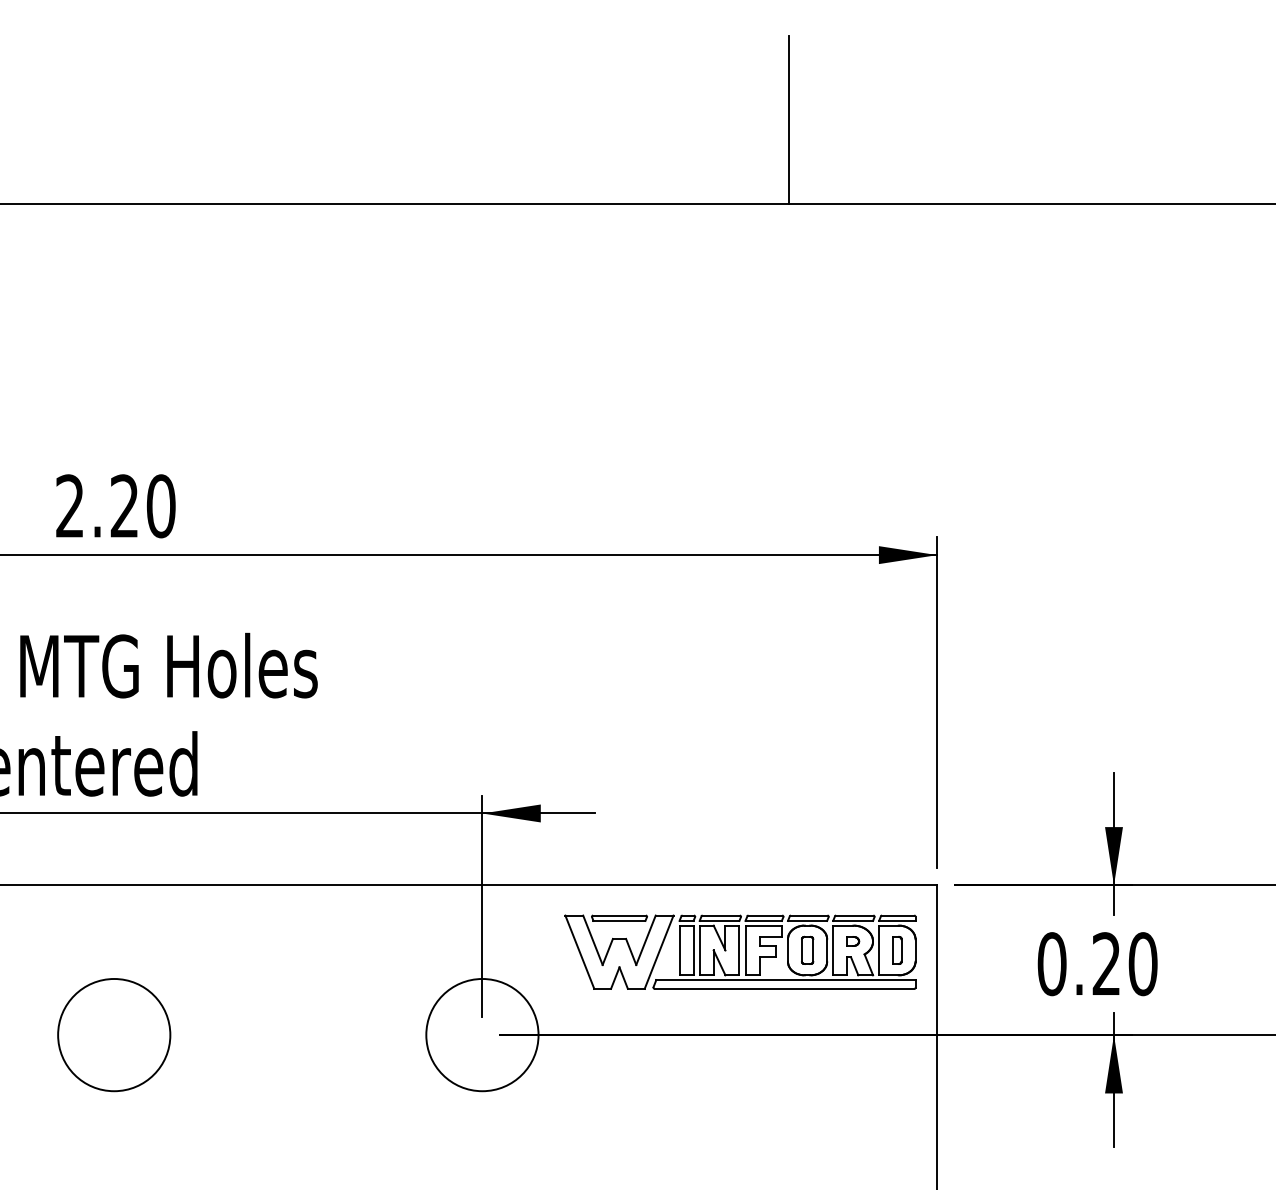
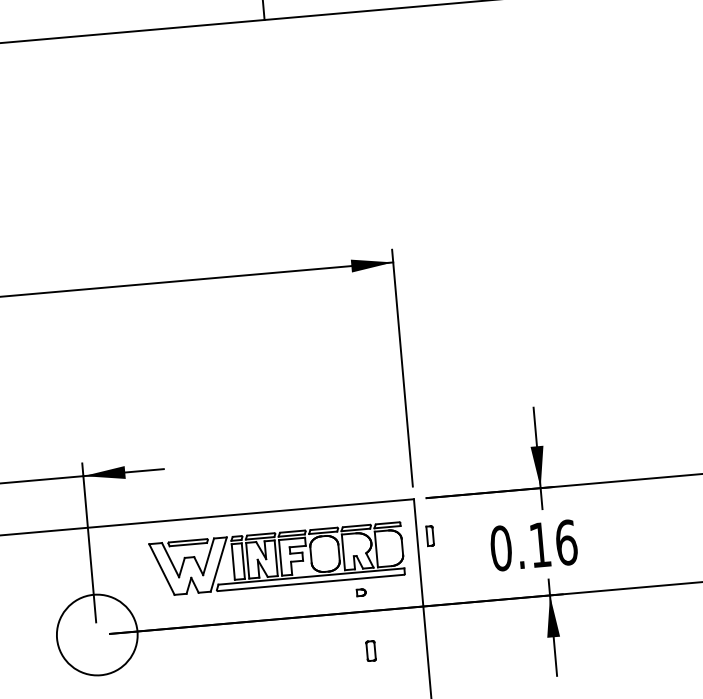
part: (853, 941) -> (361, 592), moved
part: (807, 949) -> (371, 650), moved
part: (897, 950) -> (430, 536), moved
text: (1124, 964) -> (553, 544), 0.20 -> 0.16

